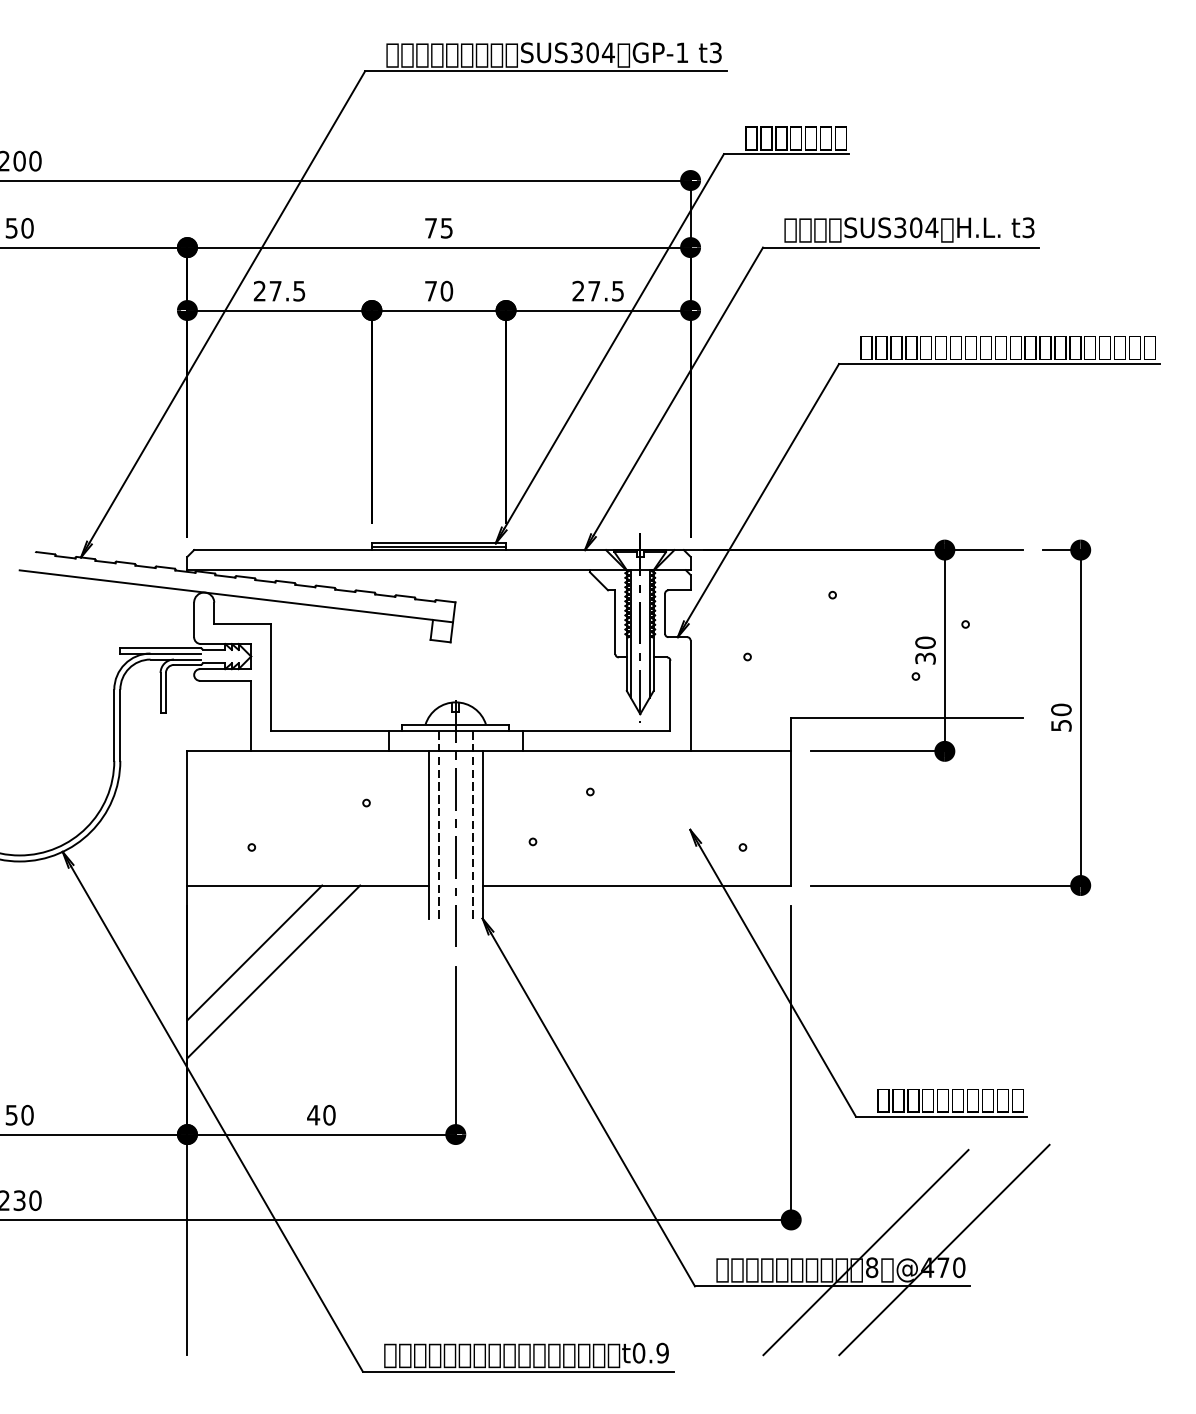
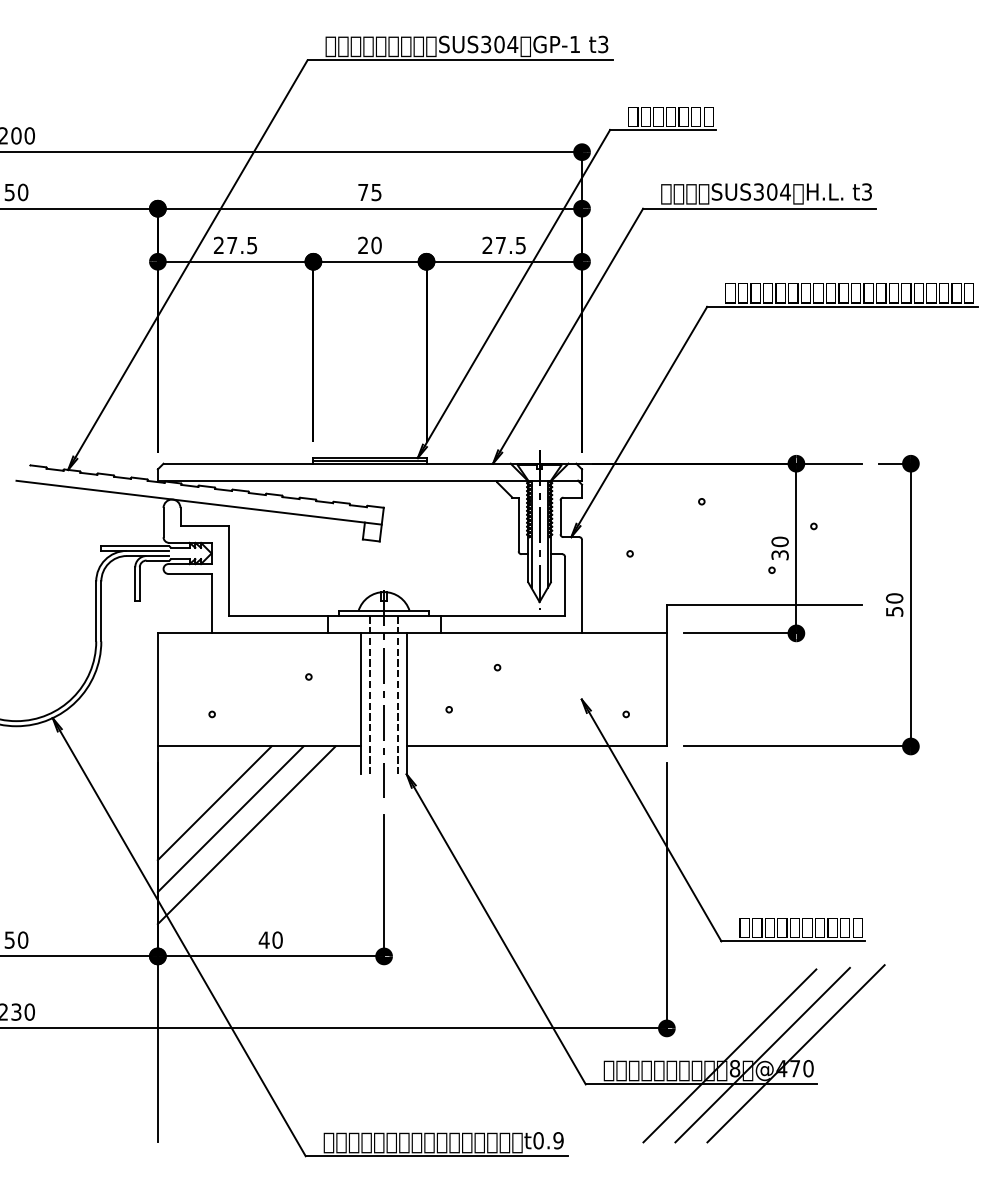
text: (430, 290) -> (362, 244), 70 -> 20
line: (292, 990) -> (246, 834), added
line: (904, 1251) -> (762, 1055), added

